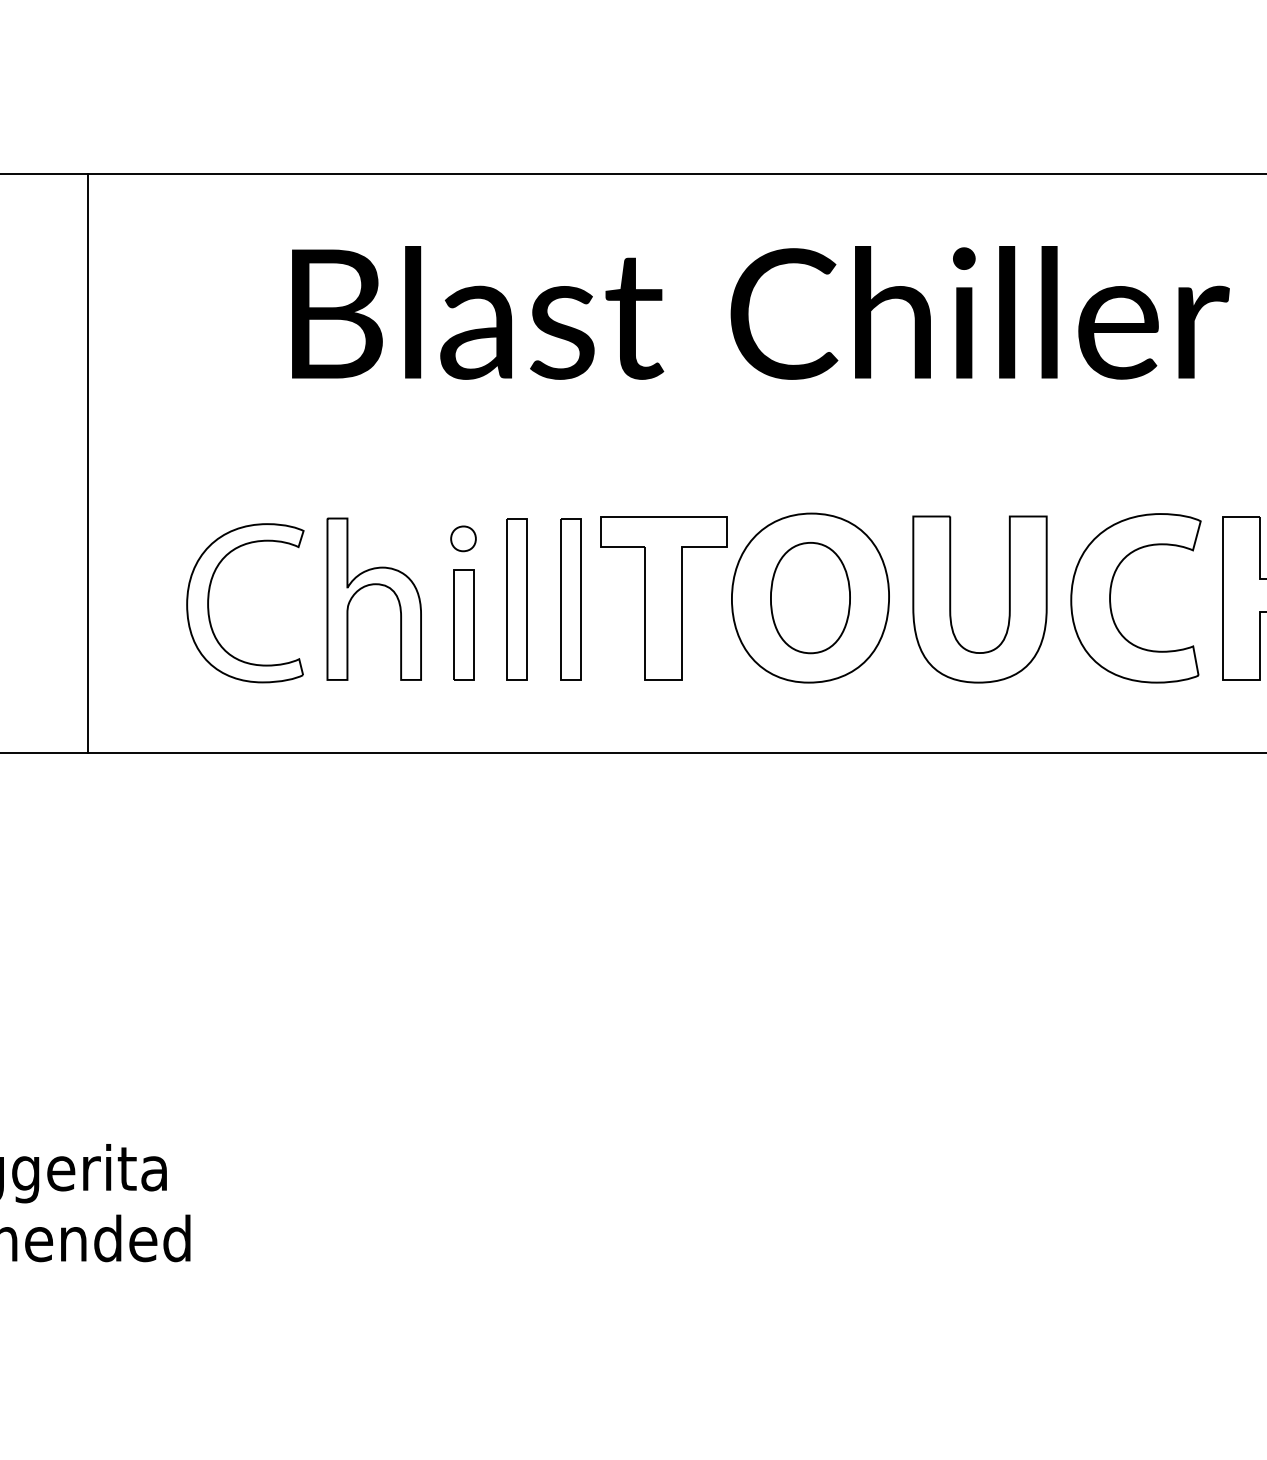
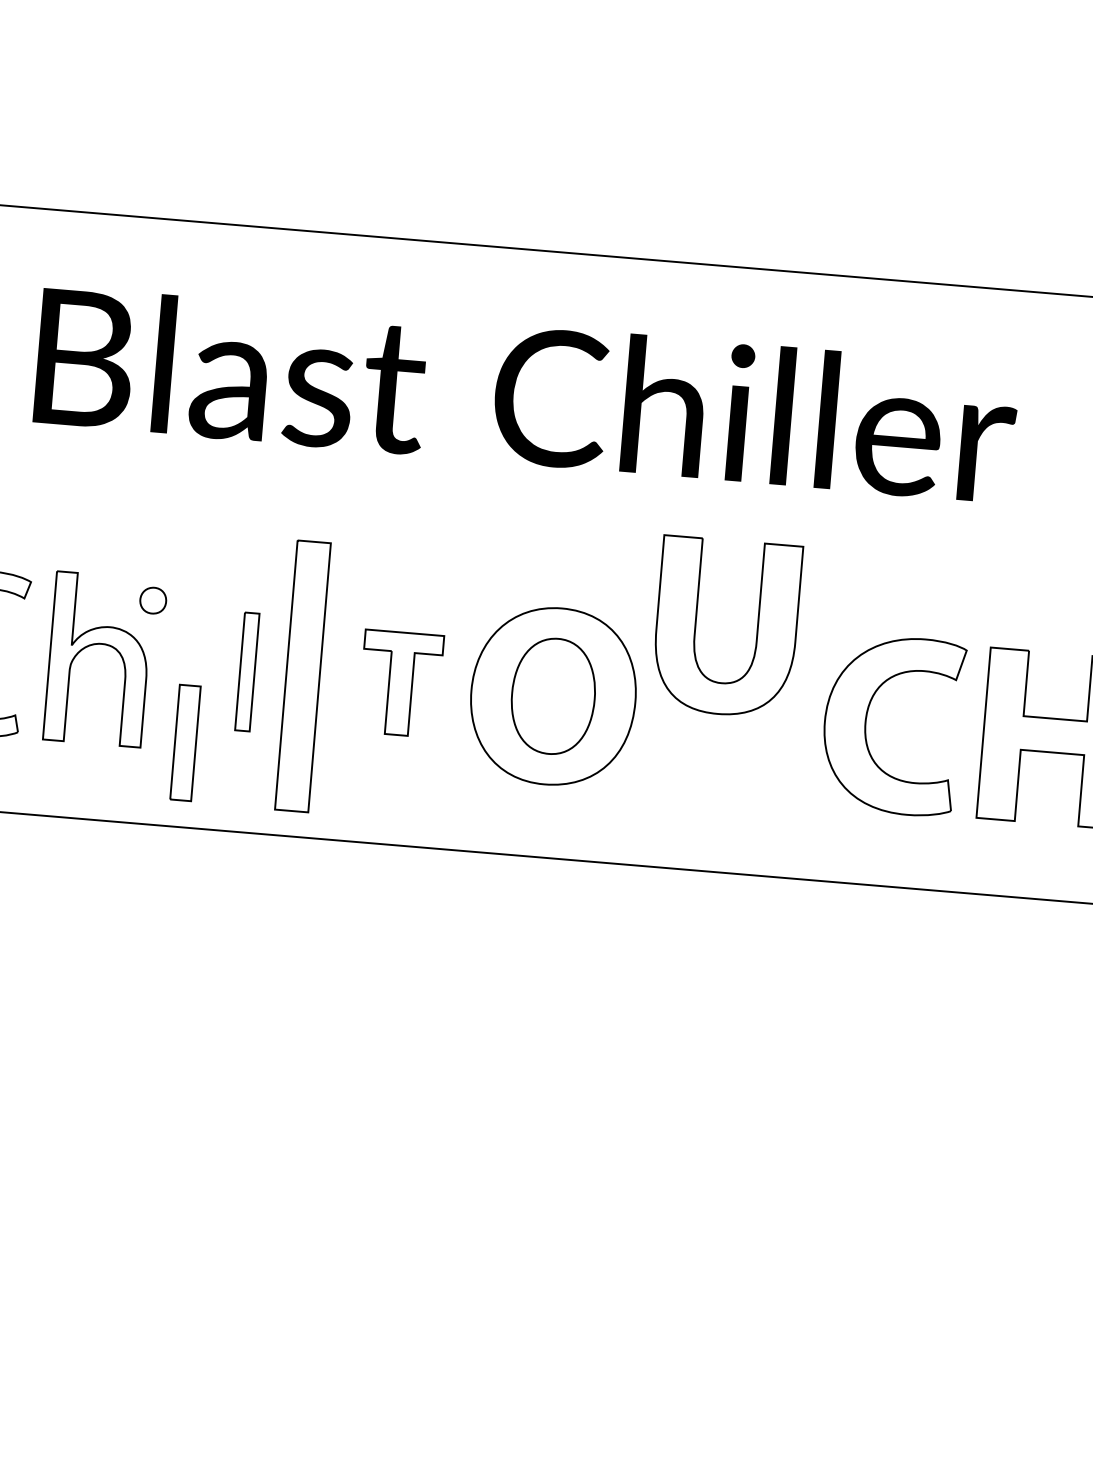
part: (463, 538) -> (153, 600), moved
part: (663, 598) -> (400, 683), size x0.6
part: (516, 599) -> (246, 672), size x0.7
part: (570, 599) -> (303, 676), size x1.6
part: (951, 599) -> (696, 624), moved
part: (463, 624) -> (185, 742), moved

